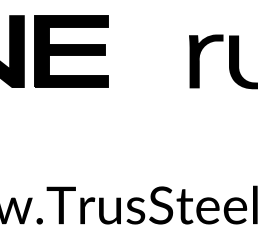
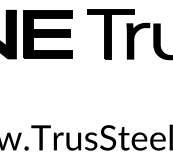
part: (164, 51) -> (110, 34), added

